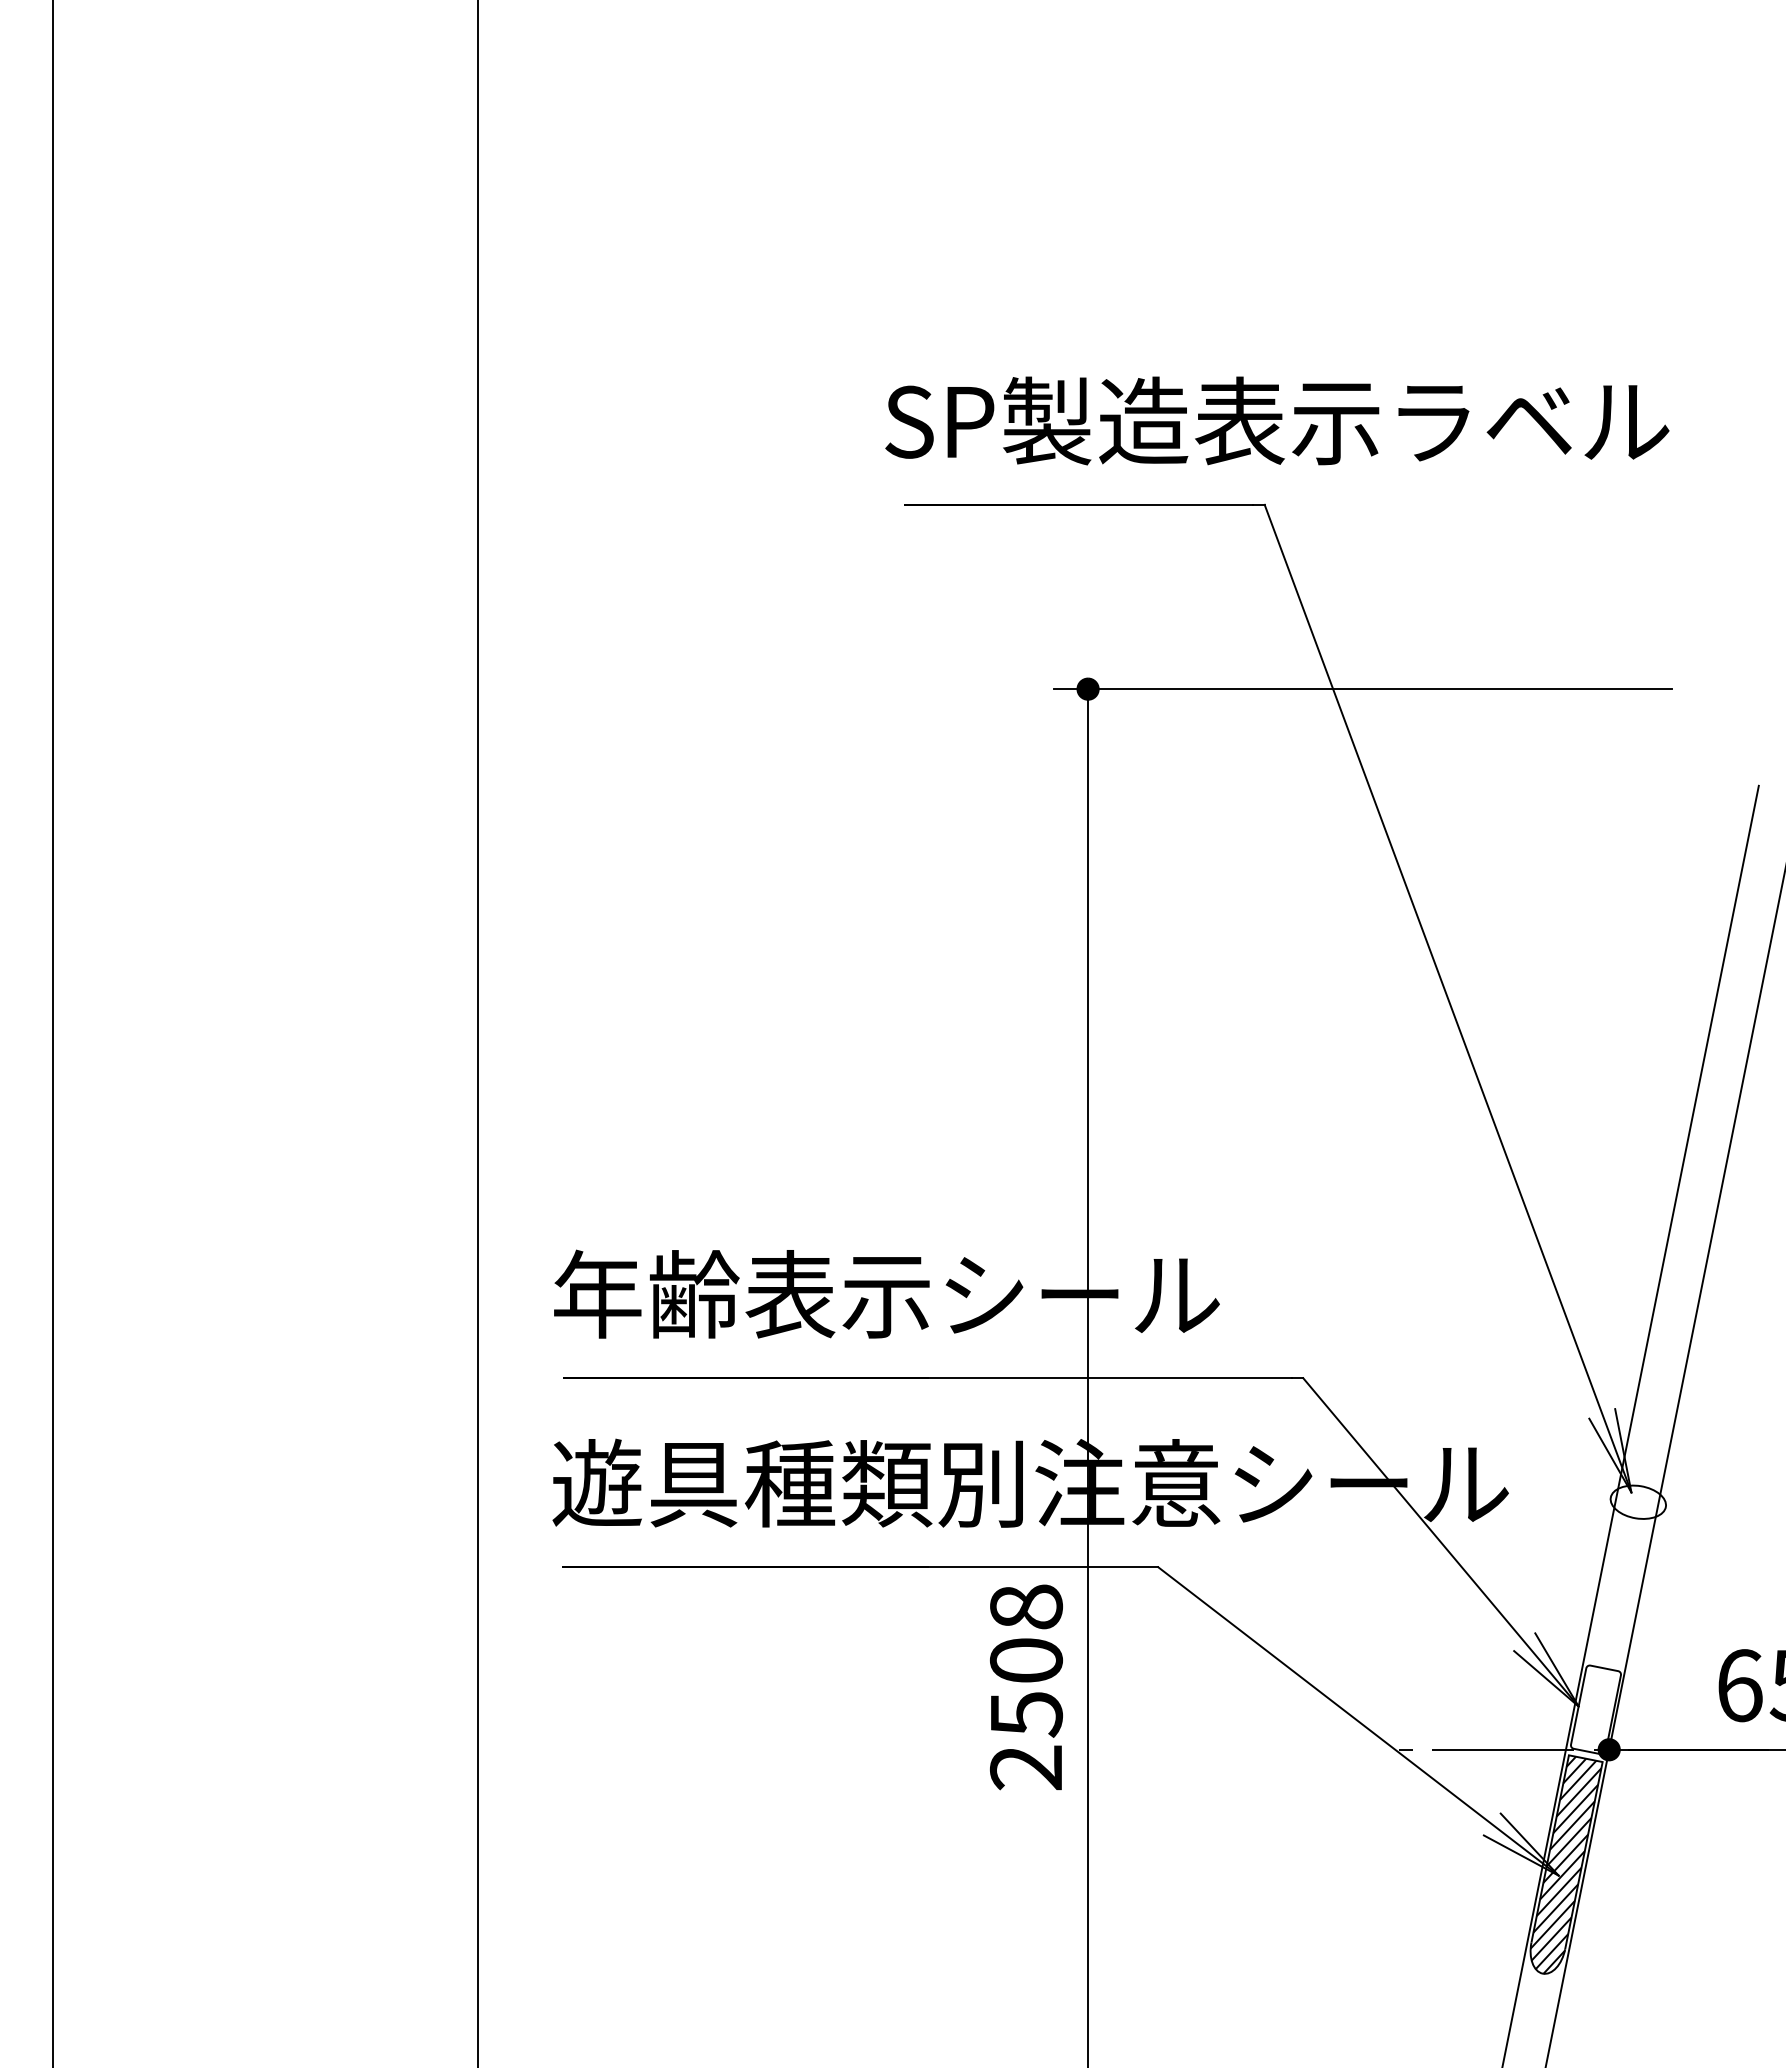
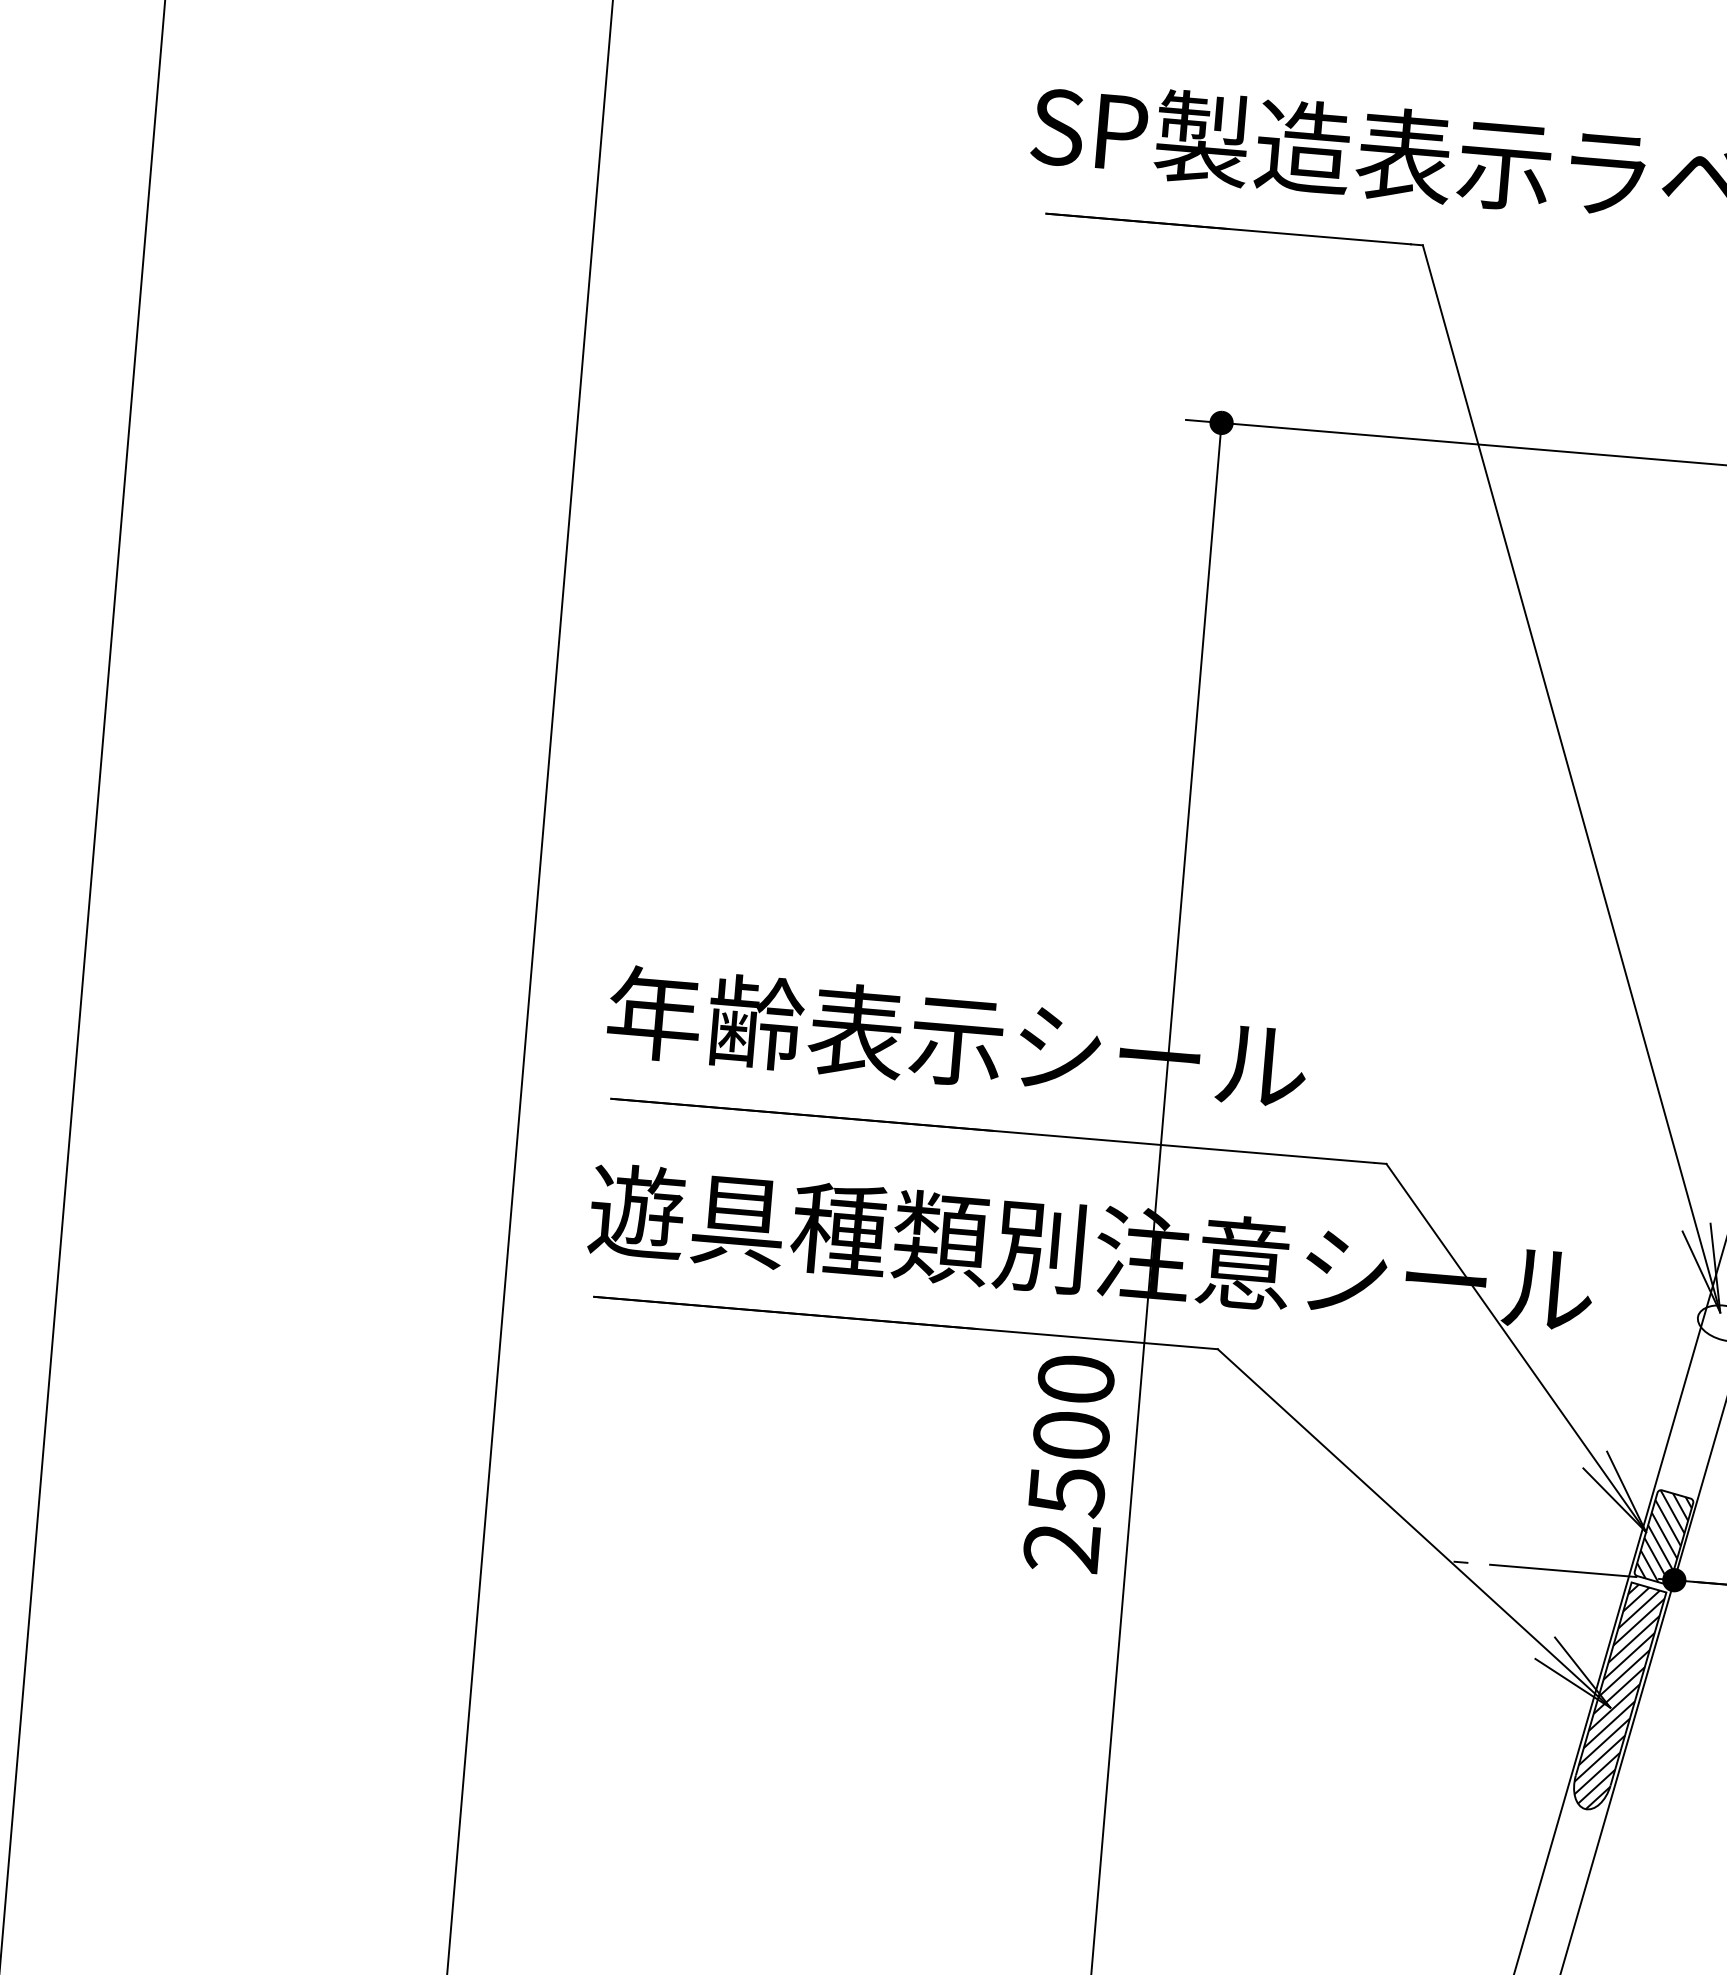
text: (1025, 1606) -> (1075, 1378), 2508 -> 2500
hatch: (1595, 1709) -> (1663, 1536), added

